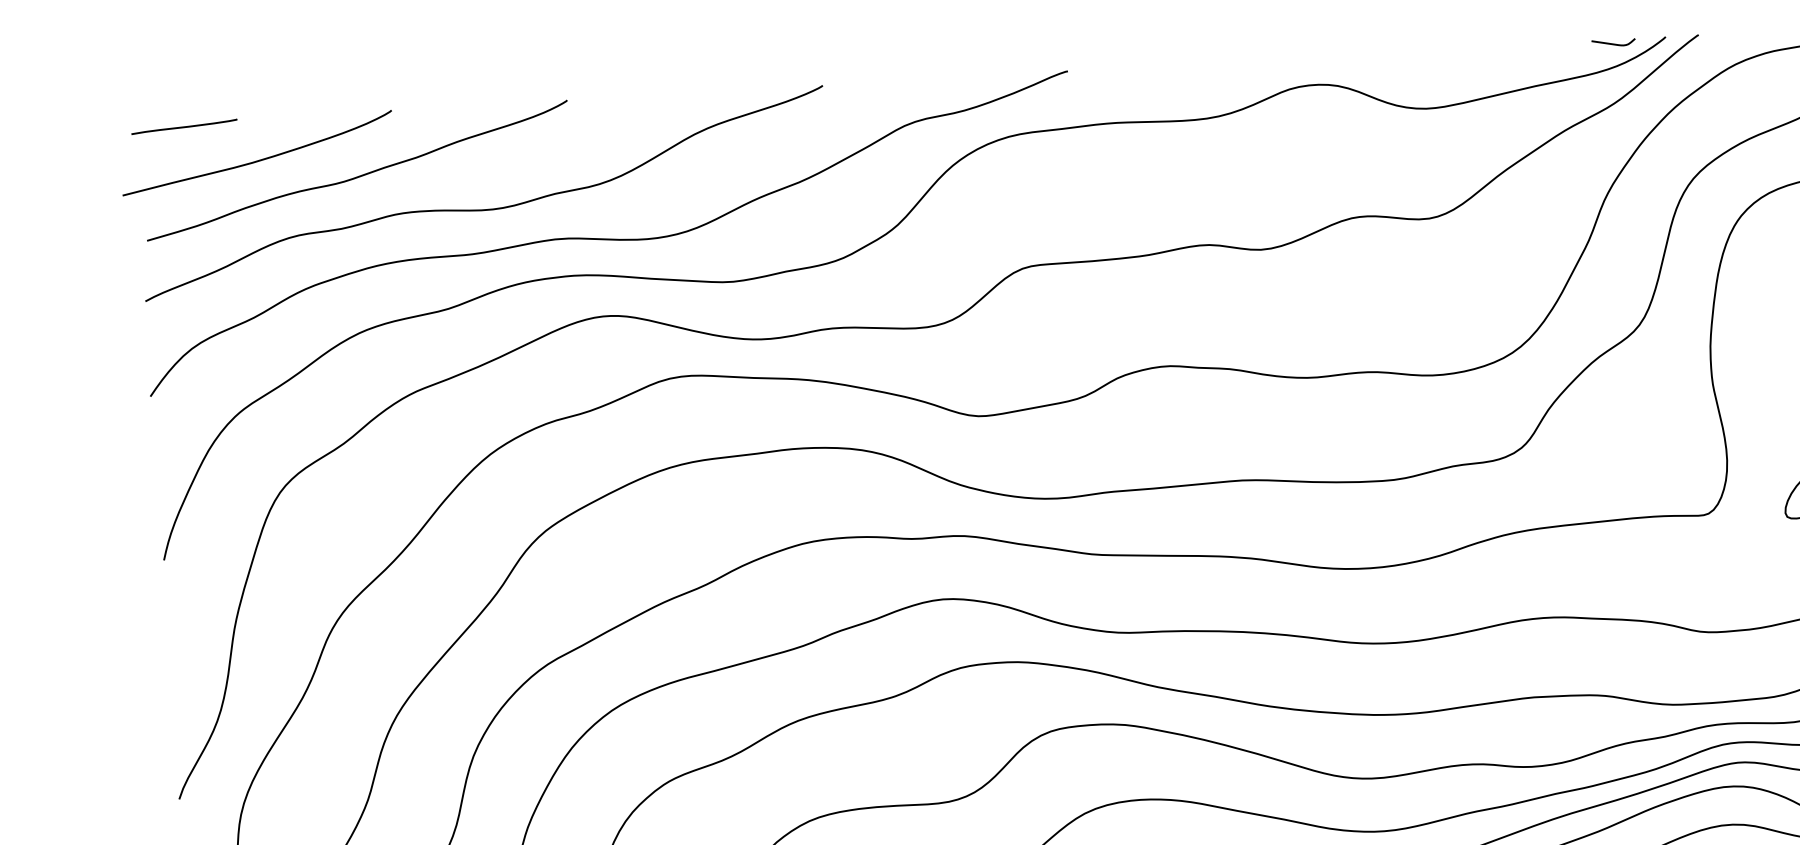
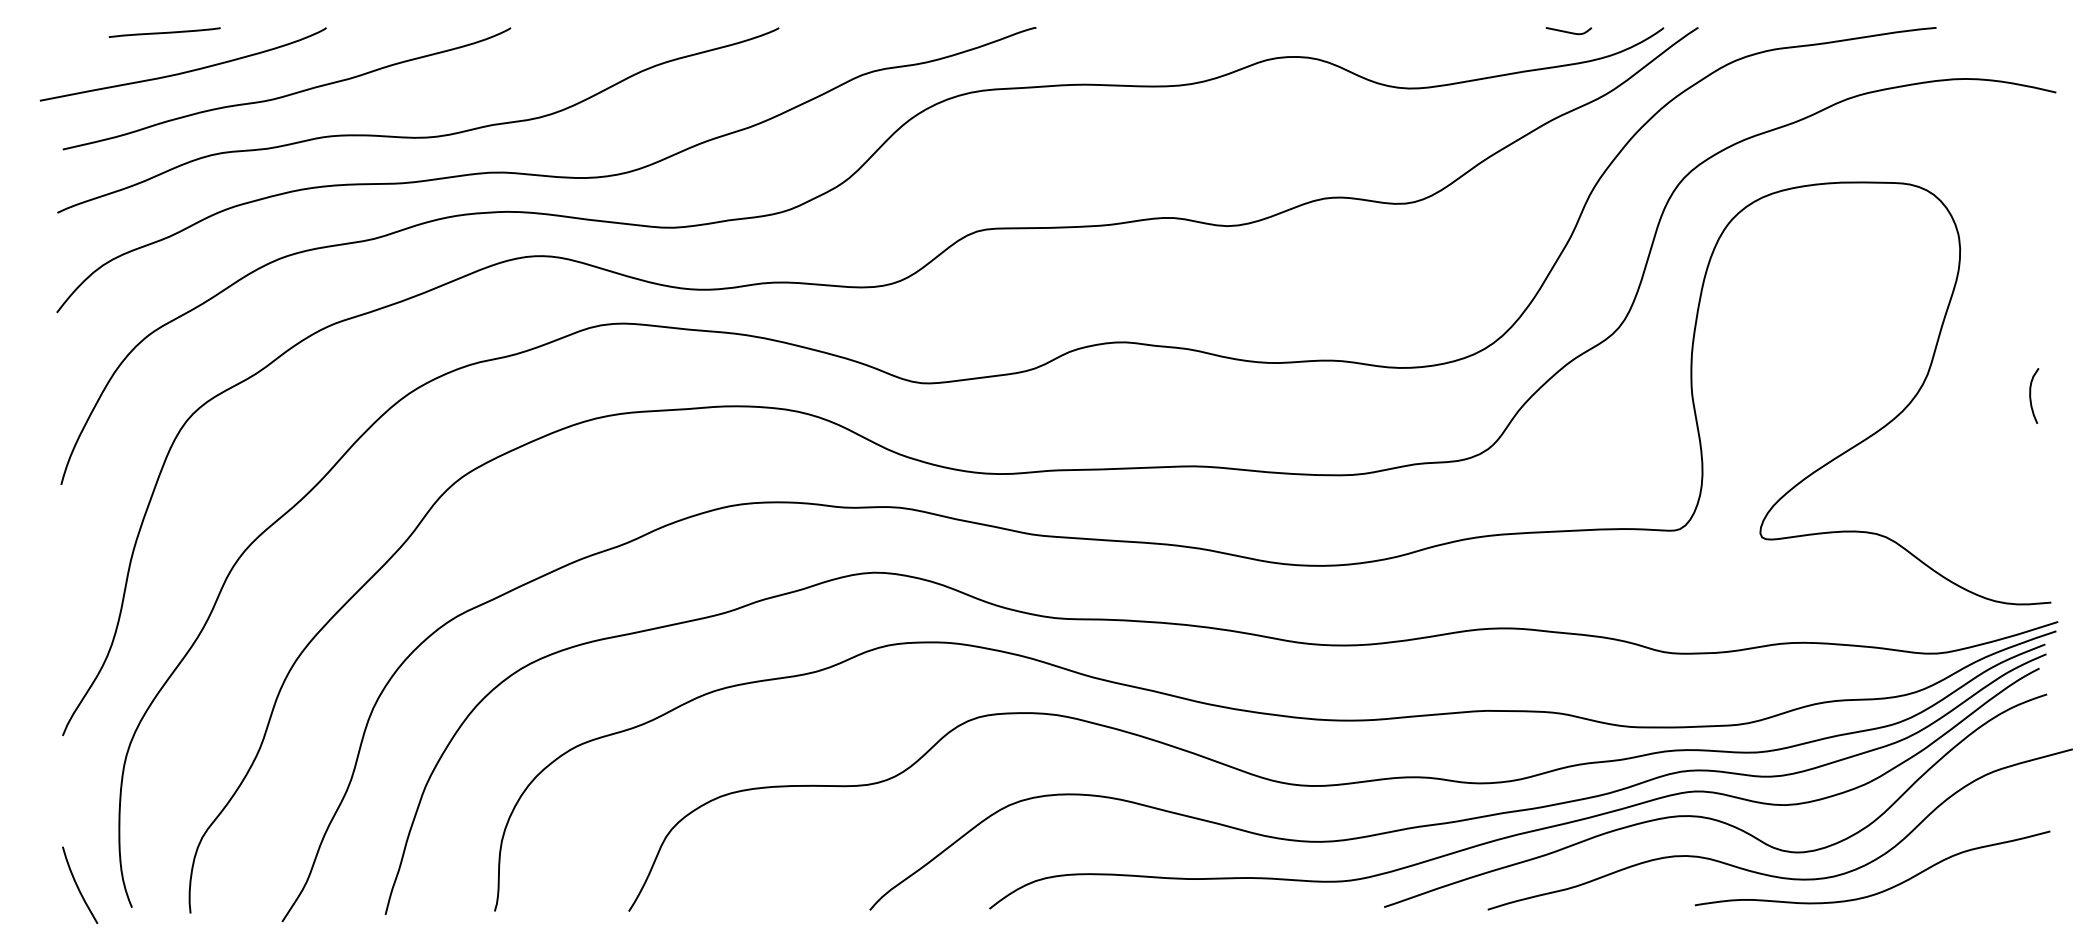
curve: (1613, 43) -> (1568, 31), moved
line: (184, 126) -> (164, 32), moved

